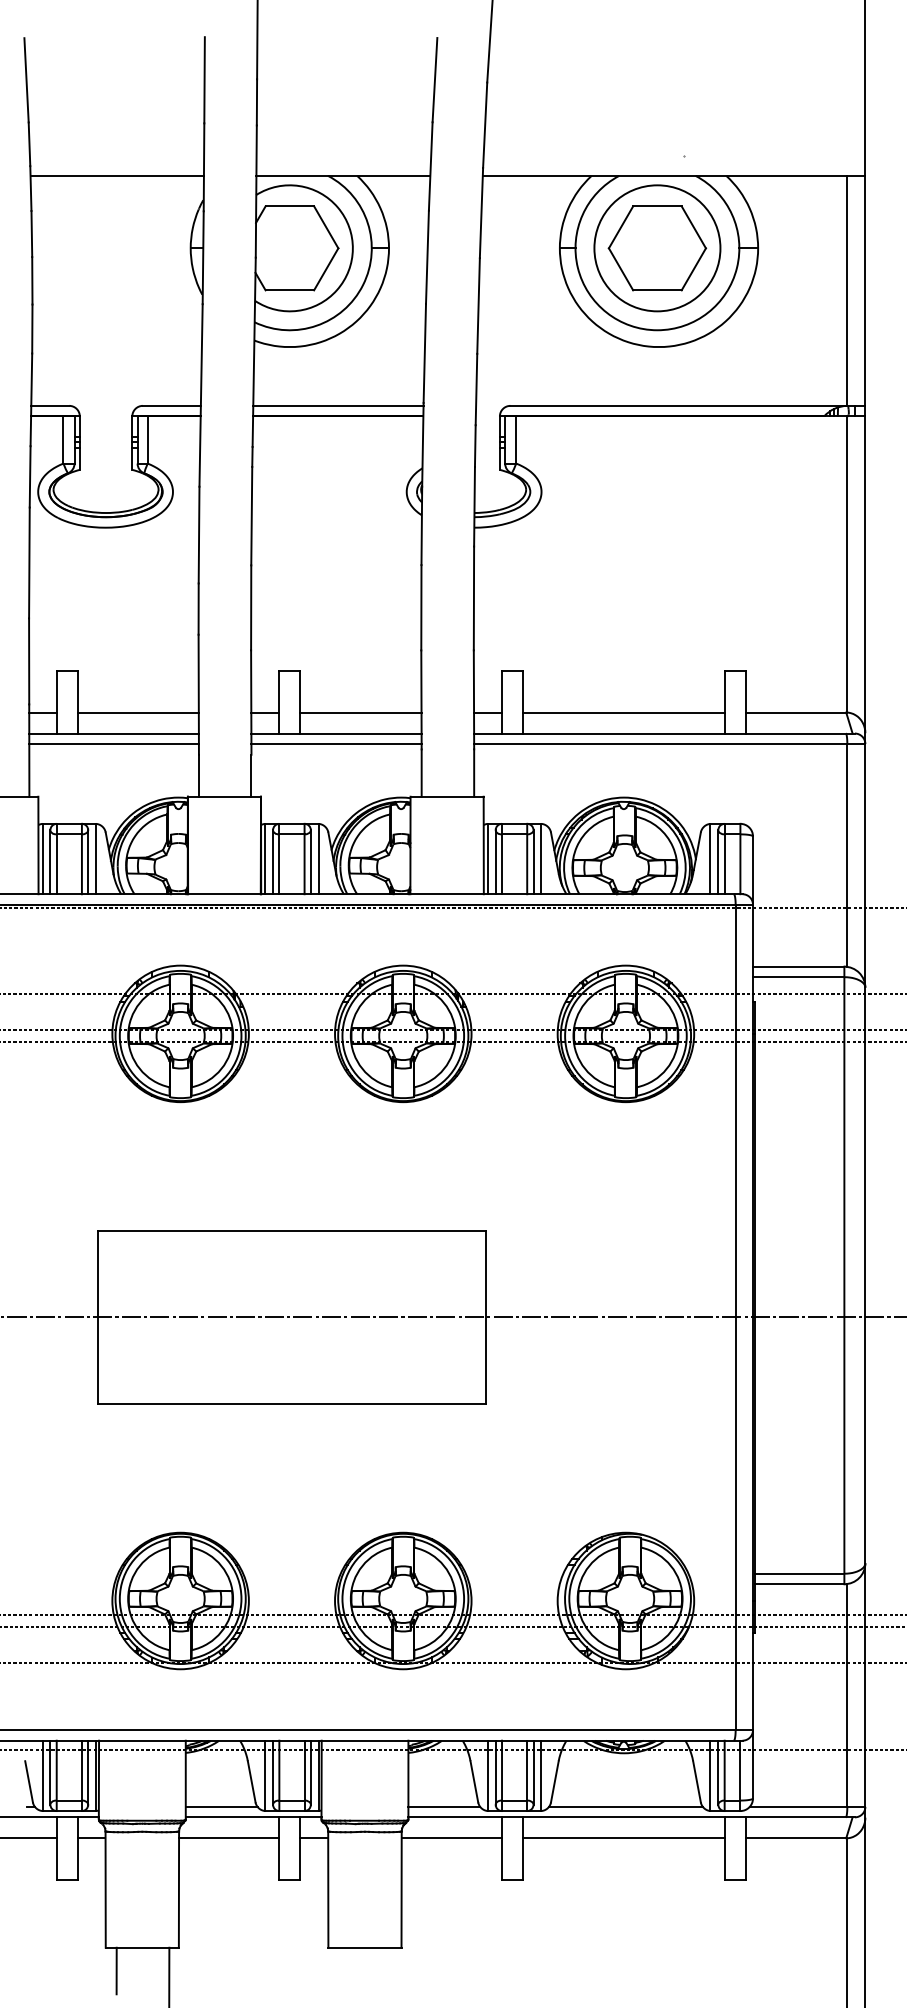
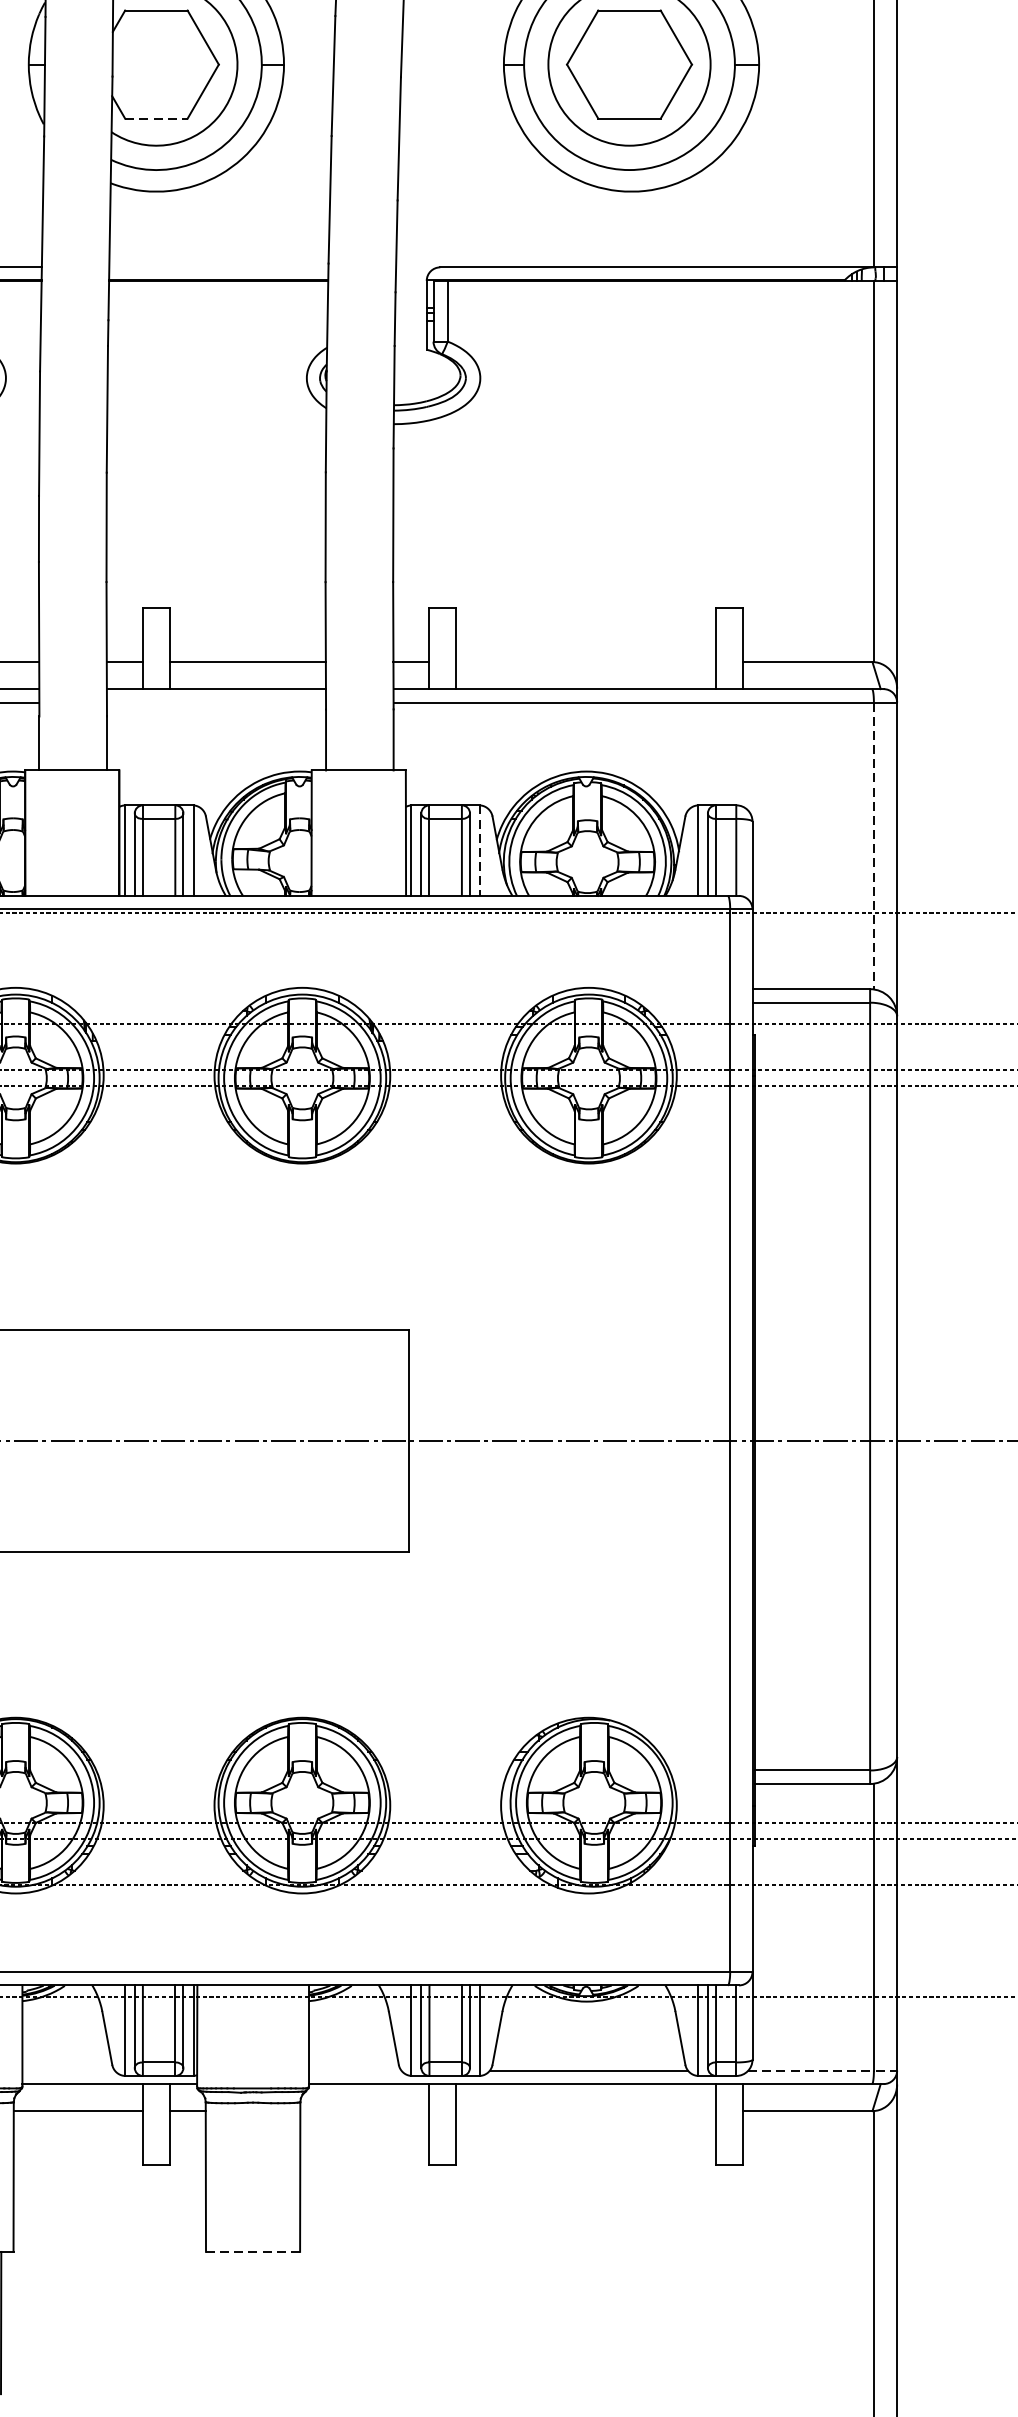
line: (290, 290) -> (157, 118), solid -> dashed
line: (338, 405) -> (219, 266), removed
line: (623, 712) -> (585, 662), removed
line: (336, 744) -> (216, 703), removed
line: (847, 855) -> (874, 846), solid -> dashed
line: (541, 859) -> (480, 851), solid -> dashed
line: (221, 1806) -> (68, 2070), removed
line: (444, 1806) -> (355, 2070), removed
line: (807, 1806) -> (822, 2070), solid -> dashed
line: (451, 1838) -> (364, 2111), removed
line: (623, 1838) -> (585, 2111), removed
line: (364, 1947) -> (252, 2251), solid -> dashed

